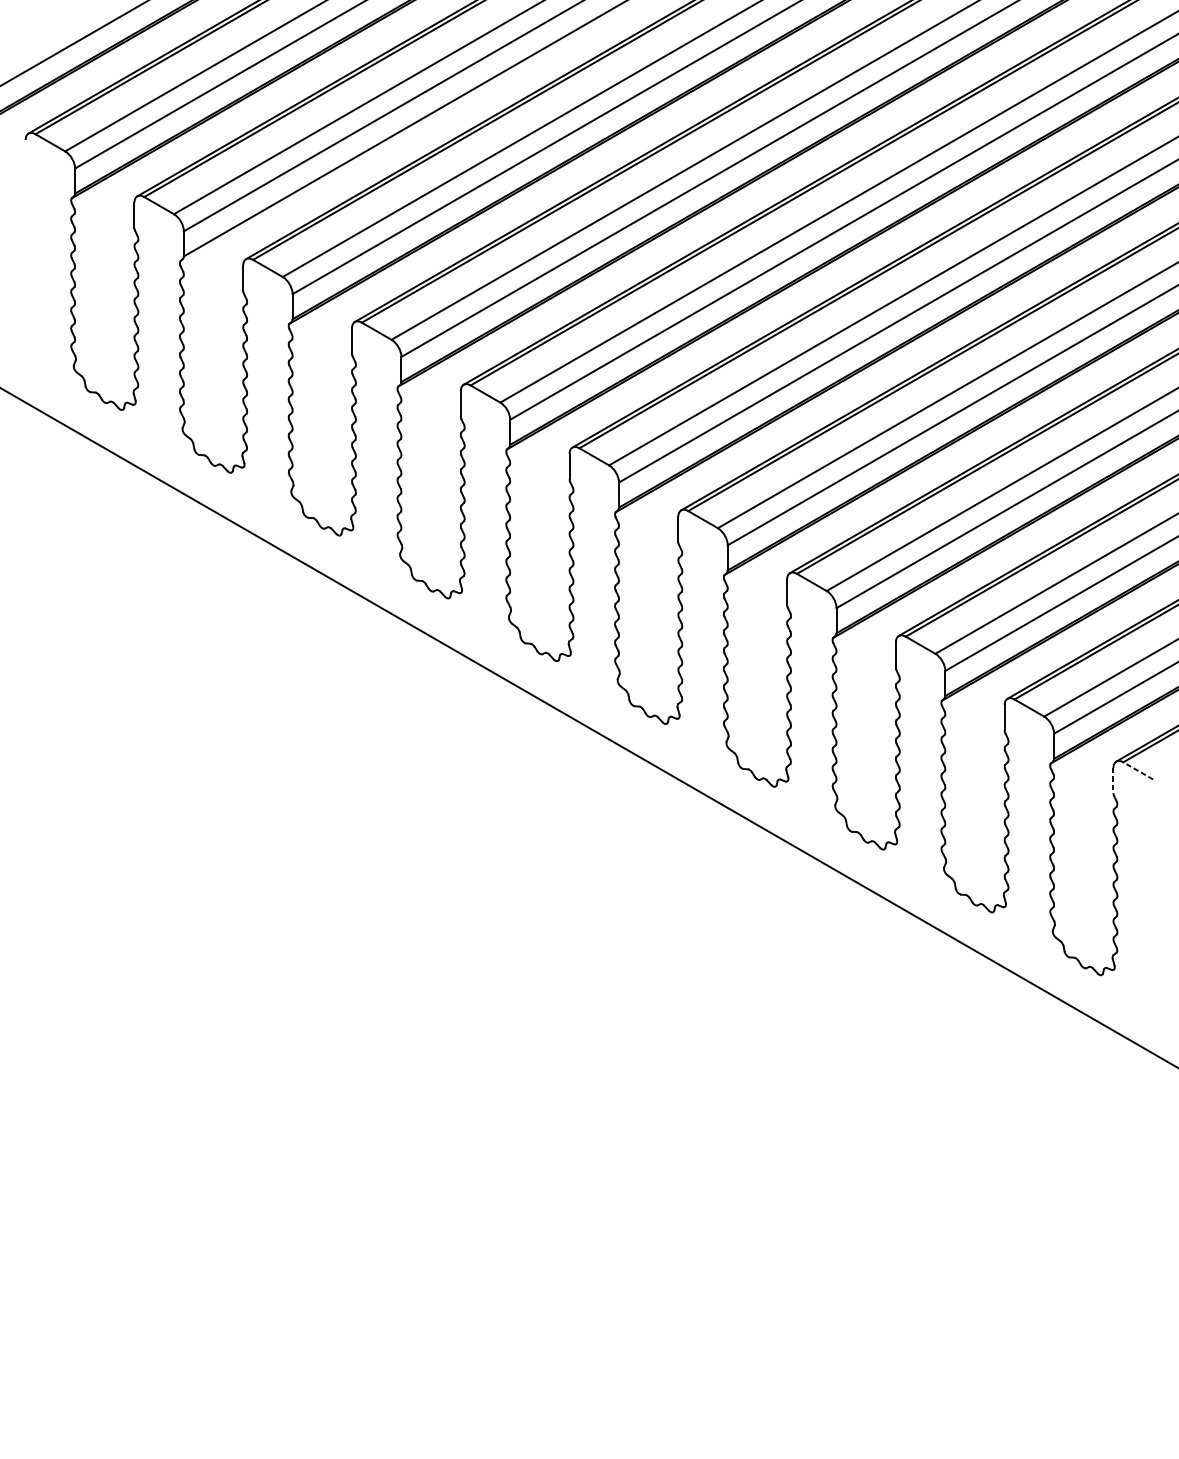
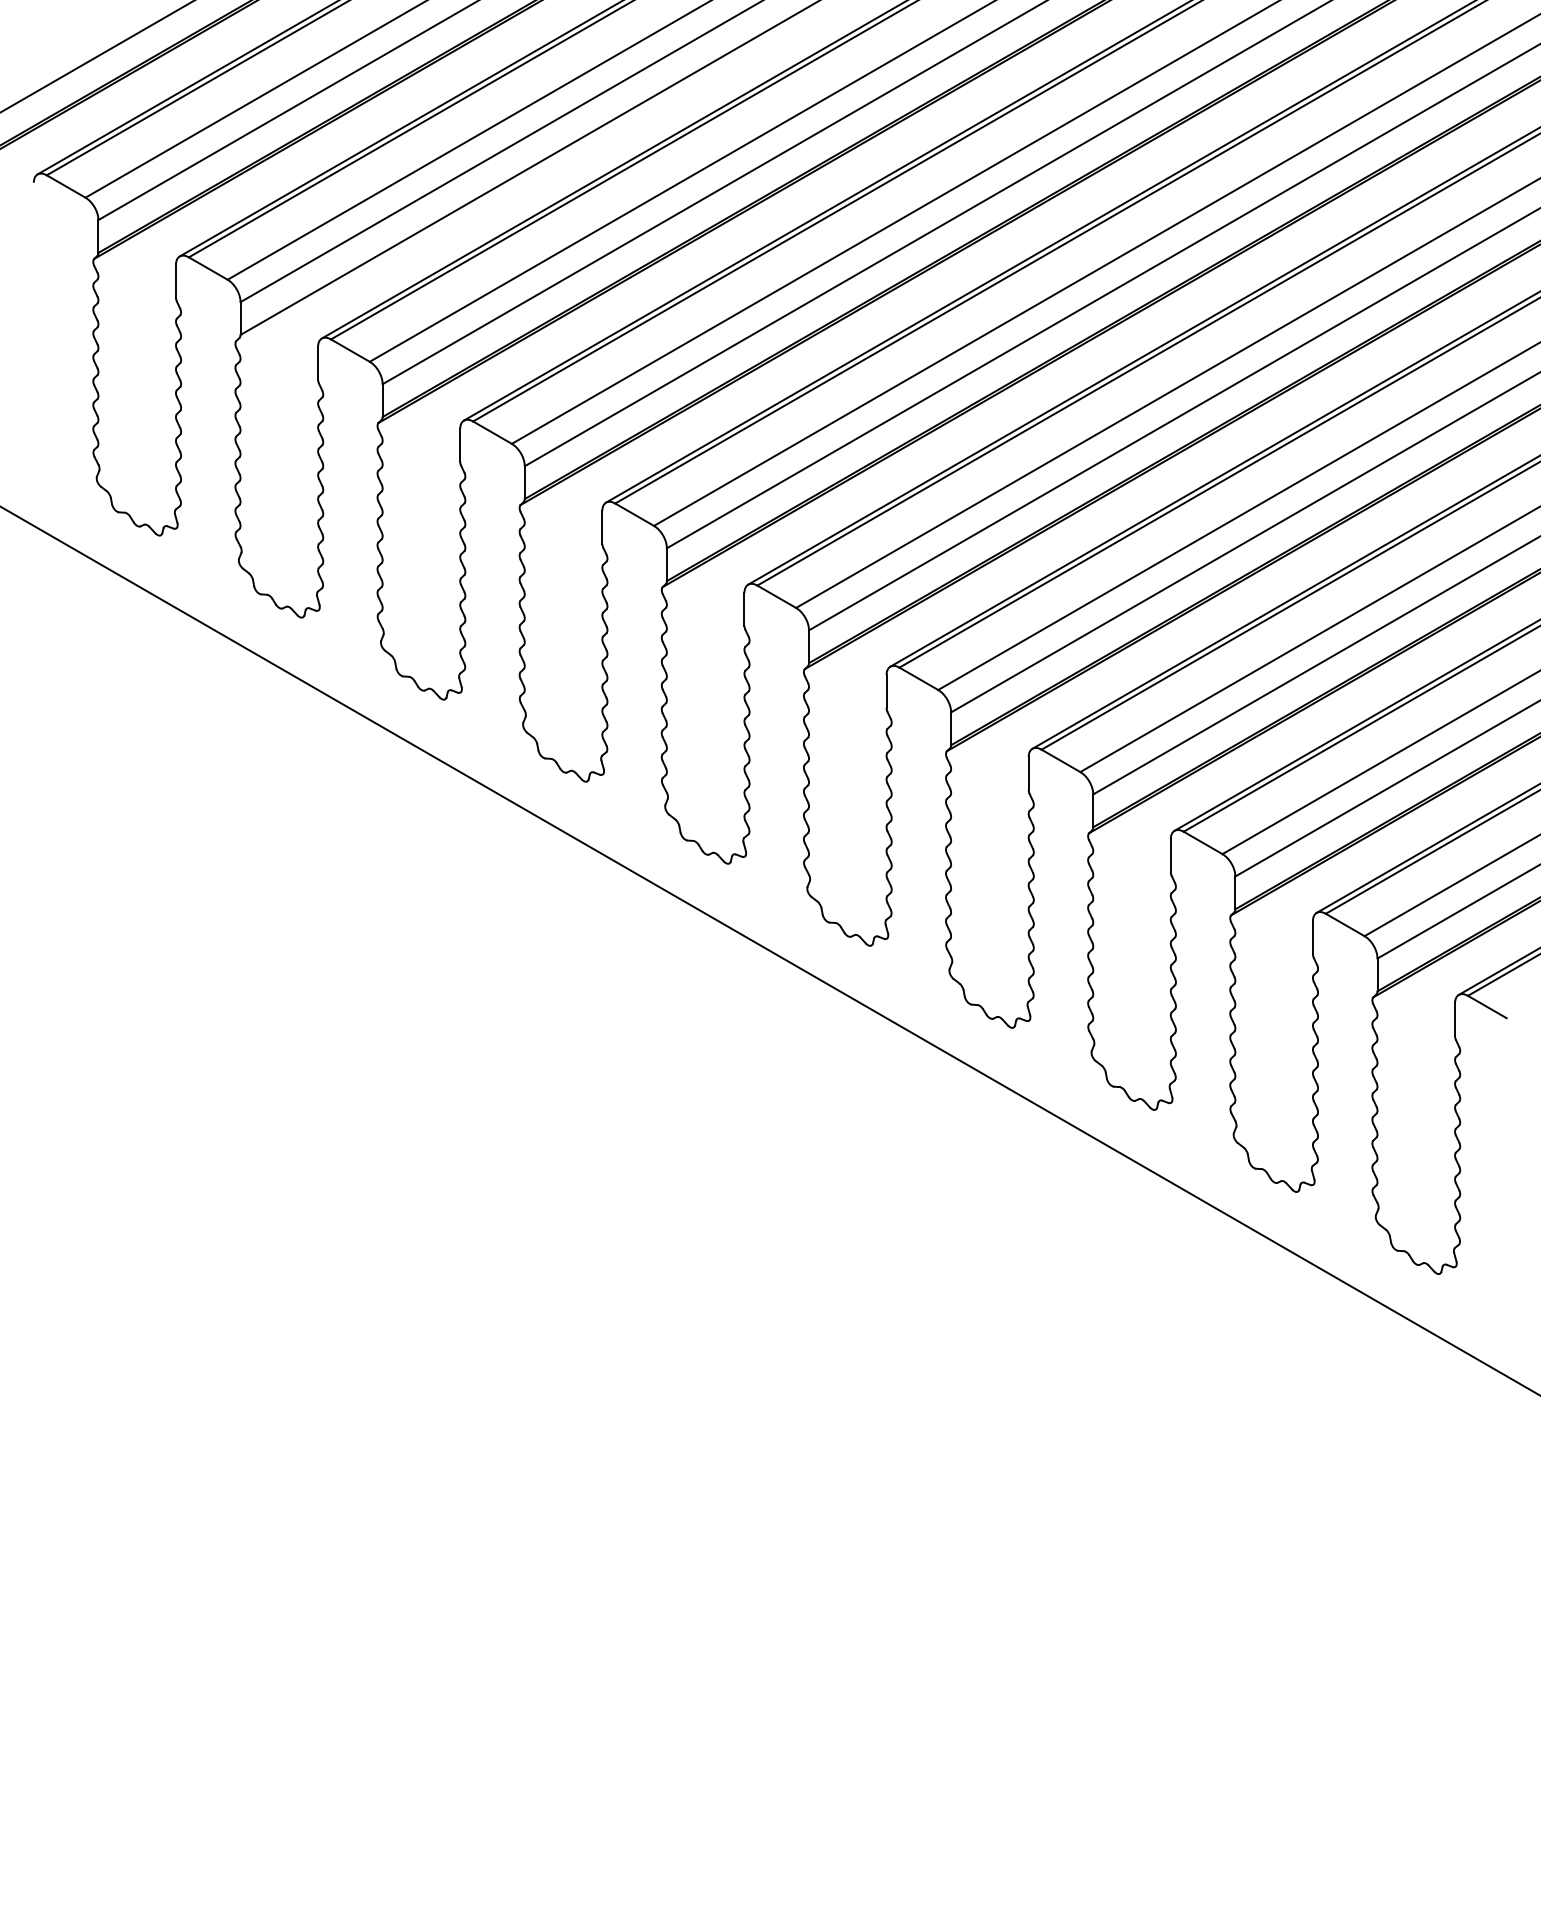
line: (1137, 770) -> (1486, 1006), dashed -> solid
line: (1113, 781) -> (1455, 1020), dashed -> solid

